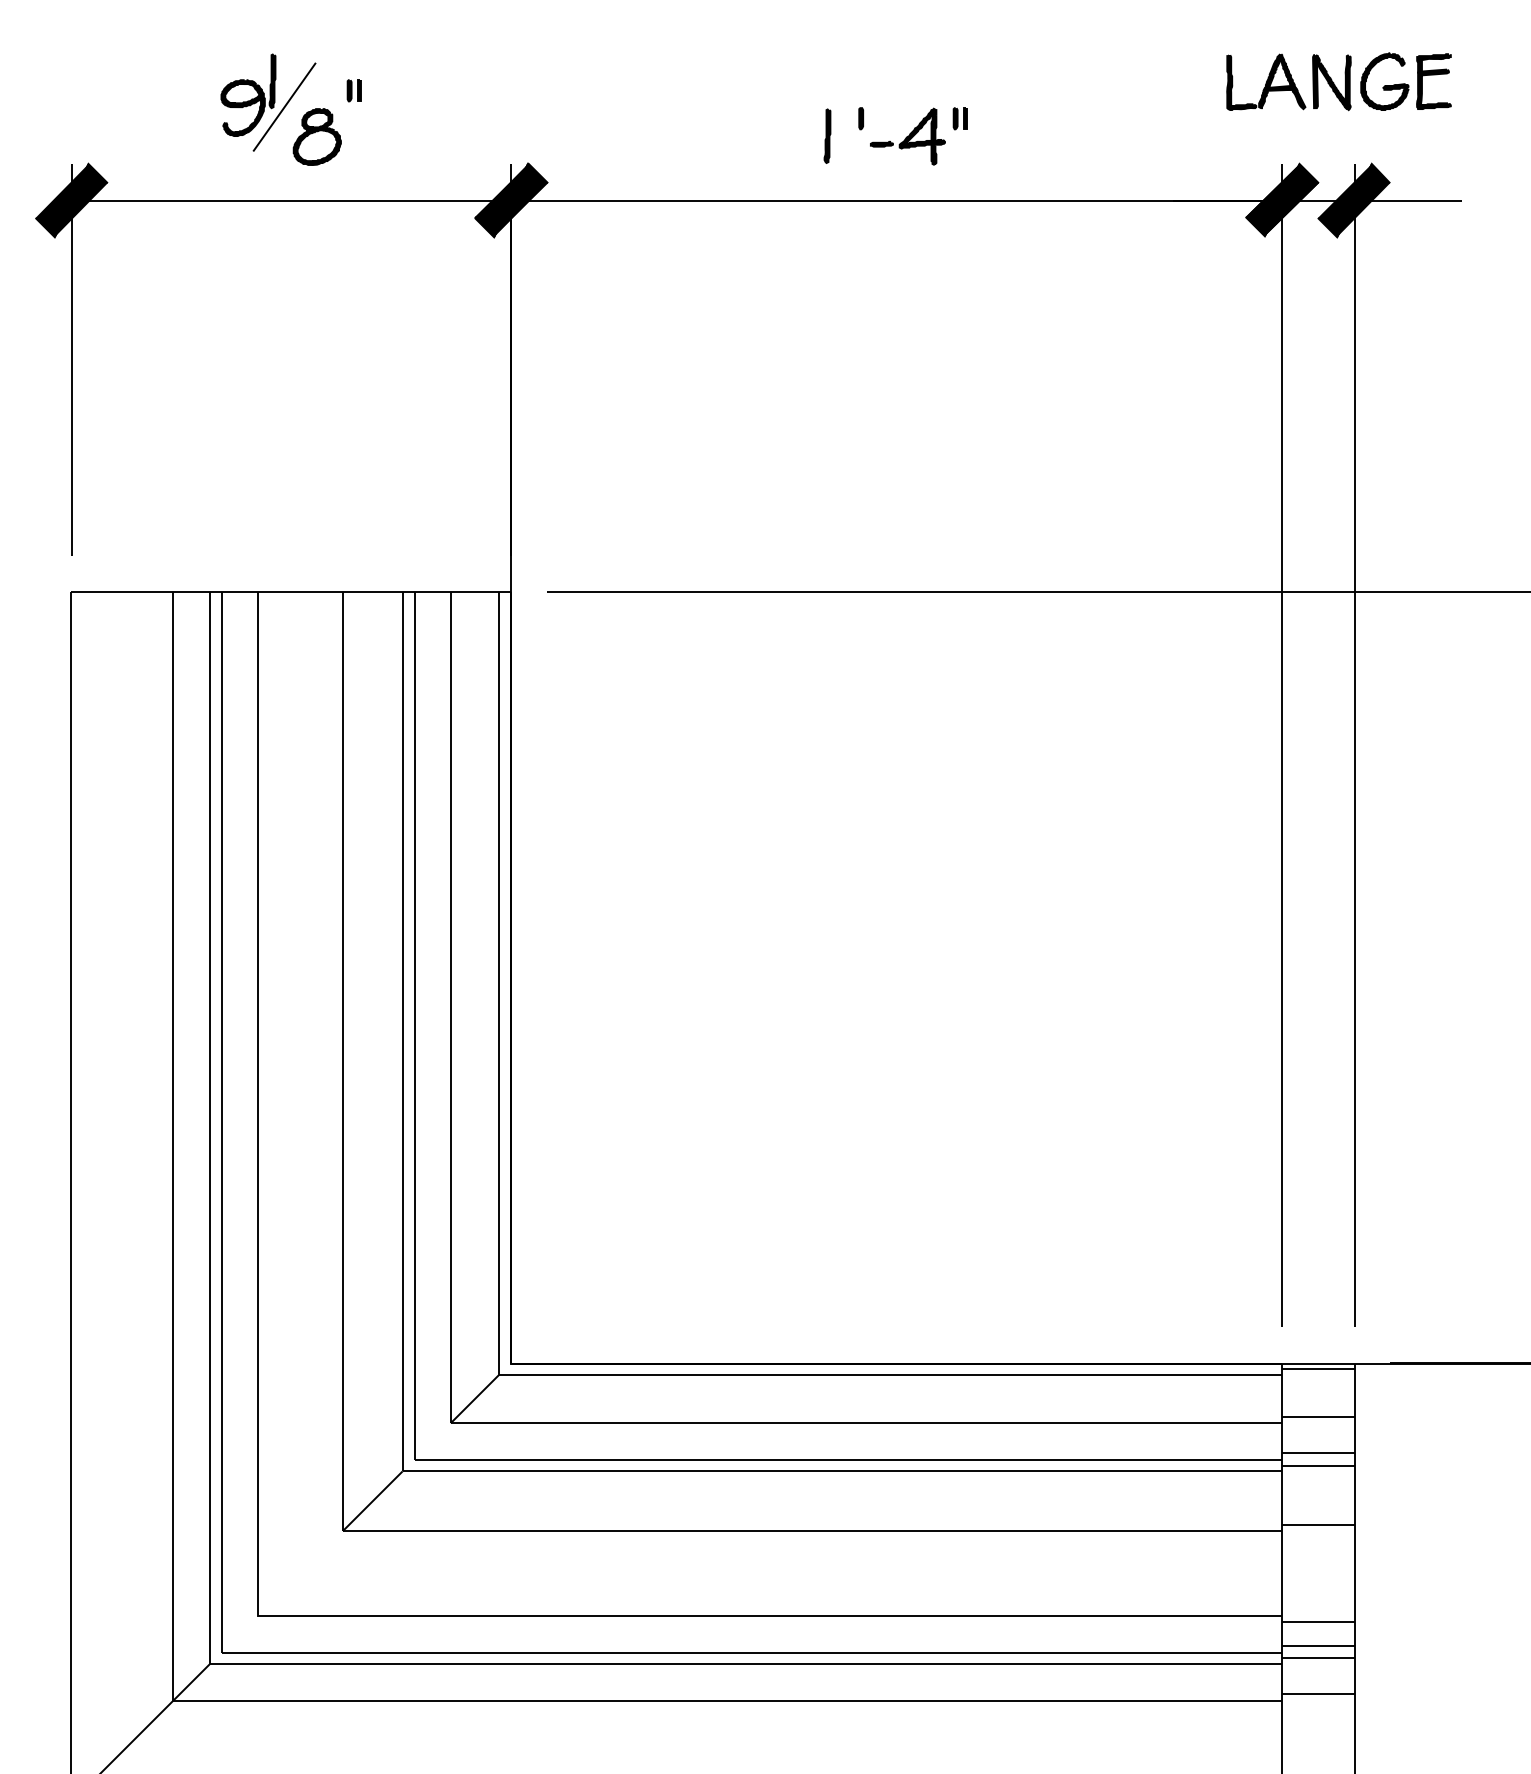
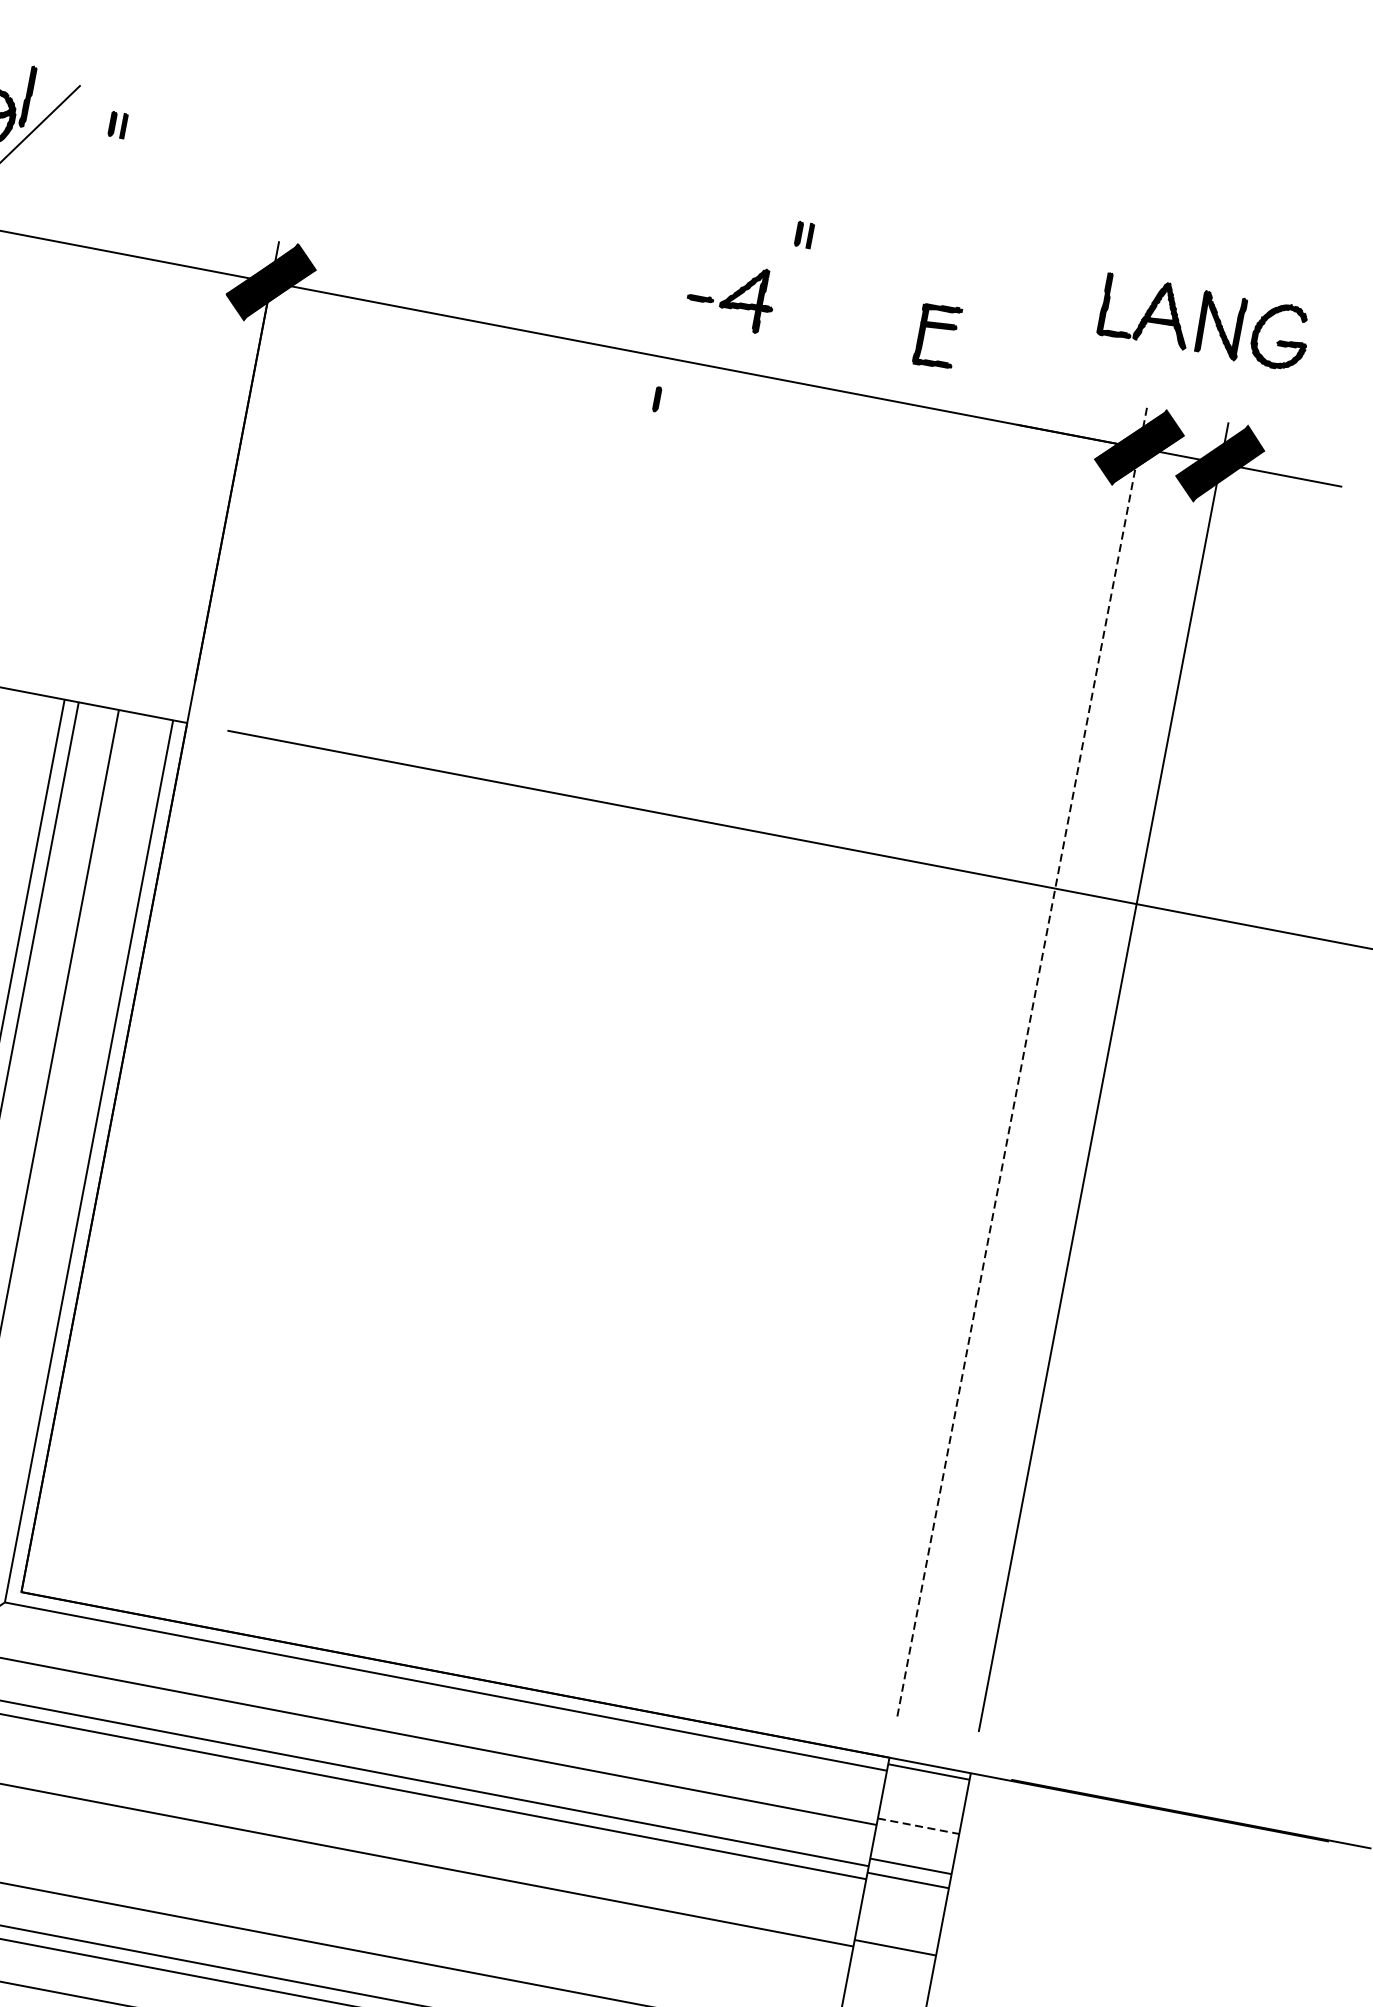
part: (1433, 81) -> (936, 335), moved
part: (861, 118) -> (657, 399), moved
part: (959, 118) -> (803, 234), moved
part: (827, 135) -> (641, 277), removed
part: (316, 136) -> (65, 168), removed
line: (1282, 744) -> (1022, 1060), solid -> dashed
line: (1318, 1417) -> (918, 1826), solid -> dashed

